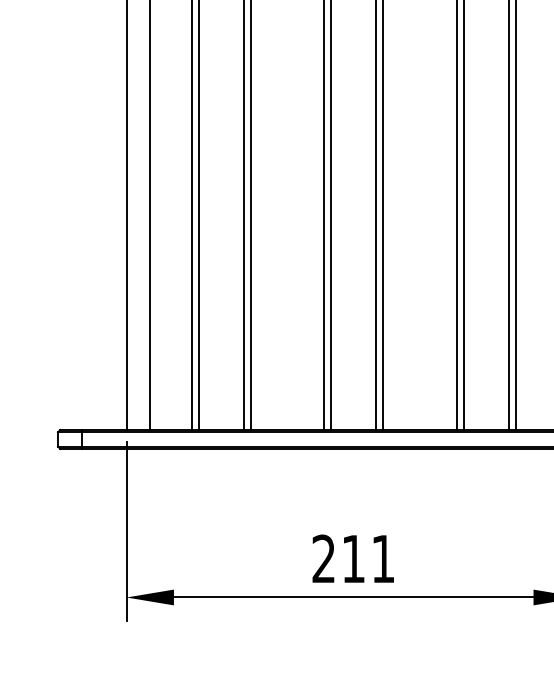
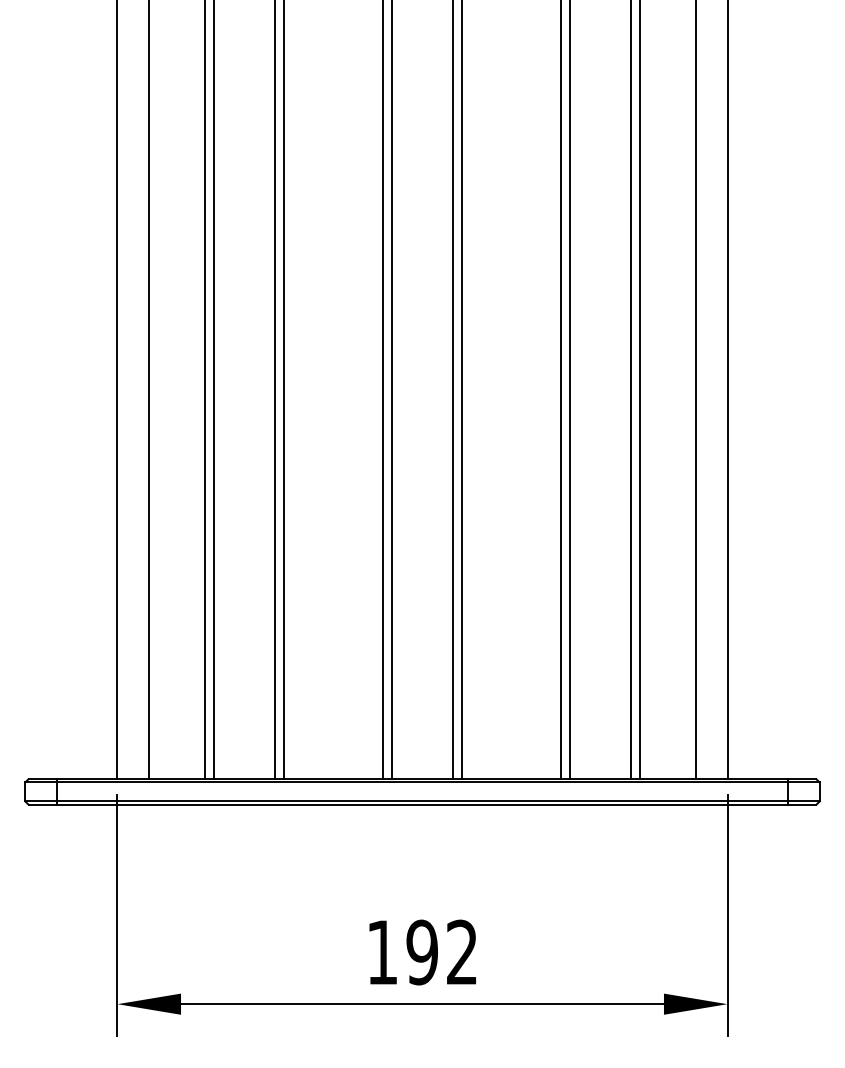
text: (352, 559) -> (421, 952), 211 -> 192

